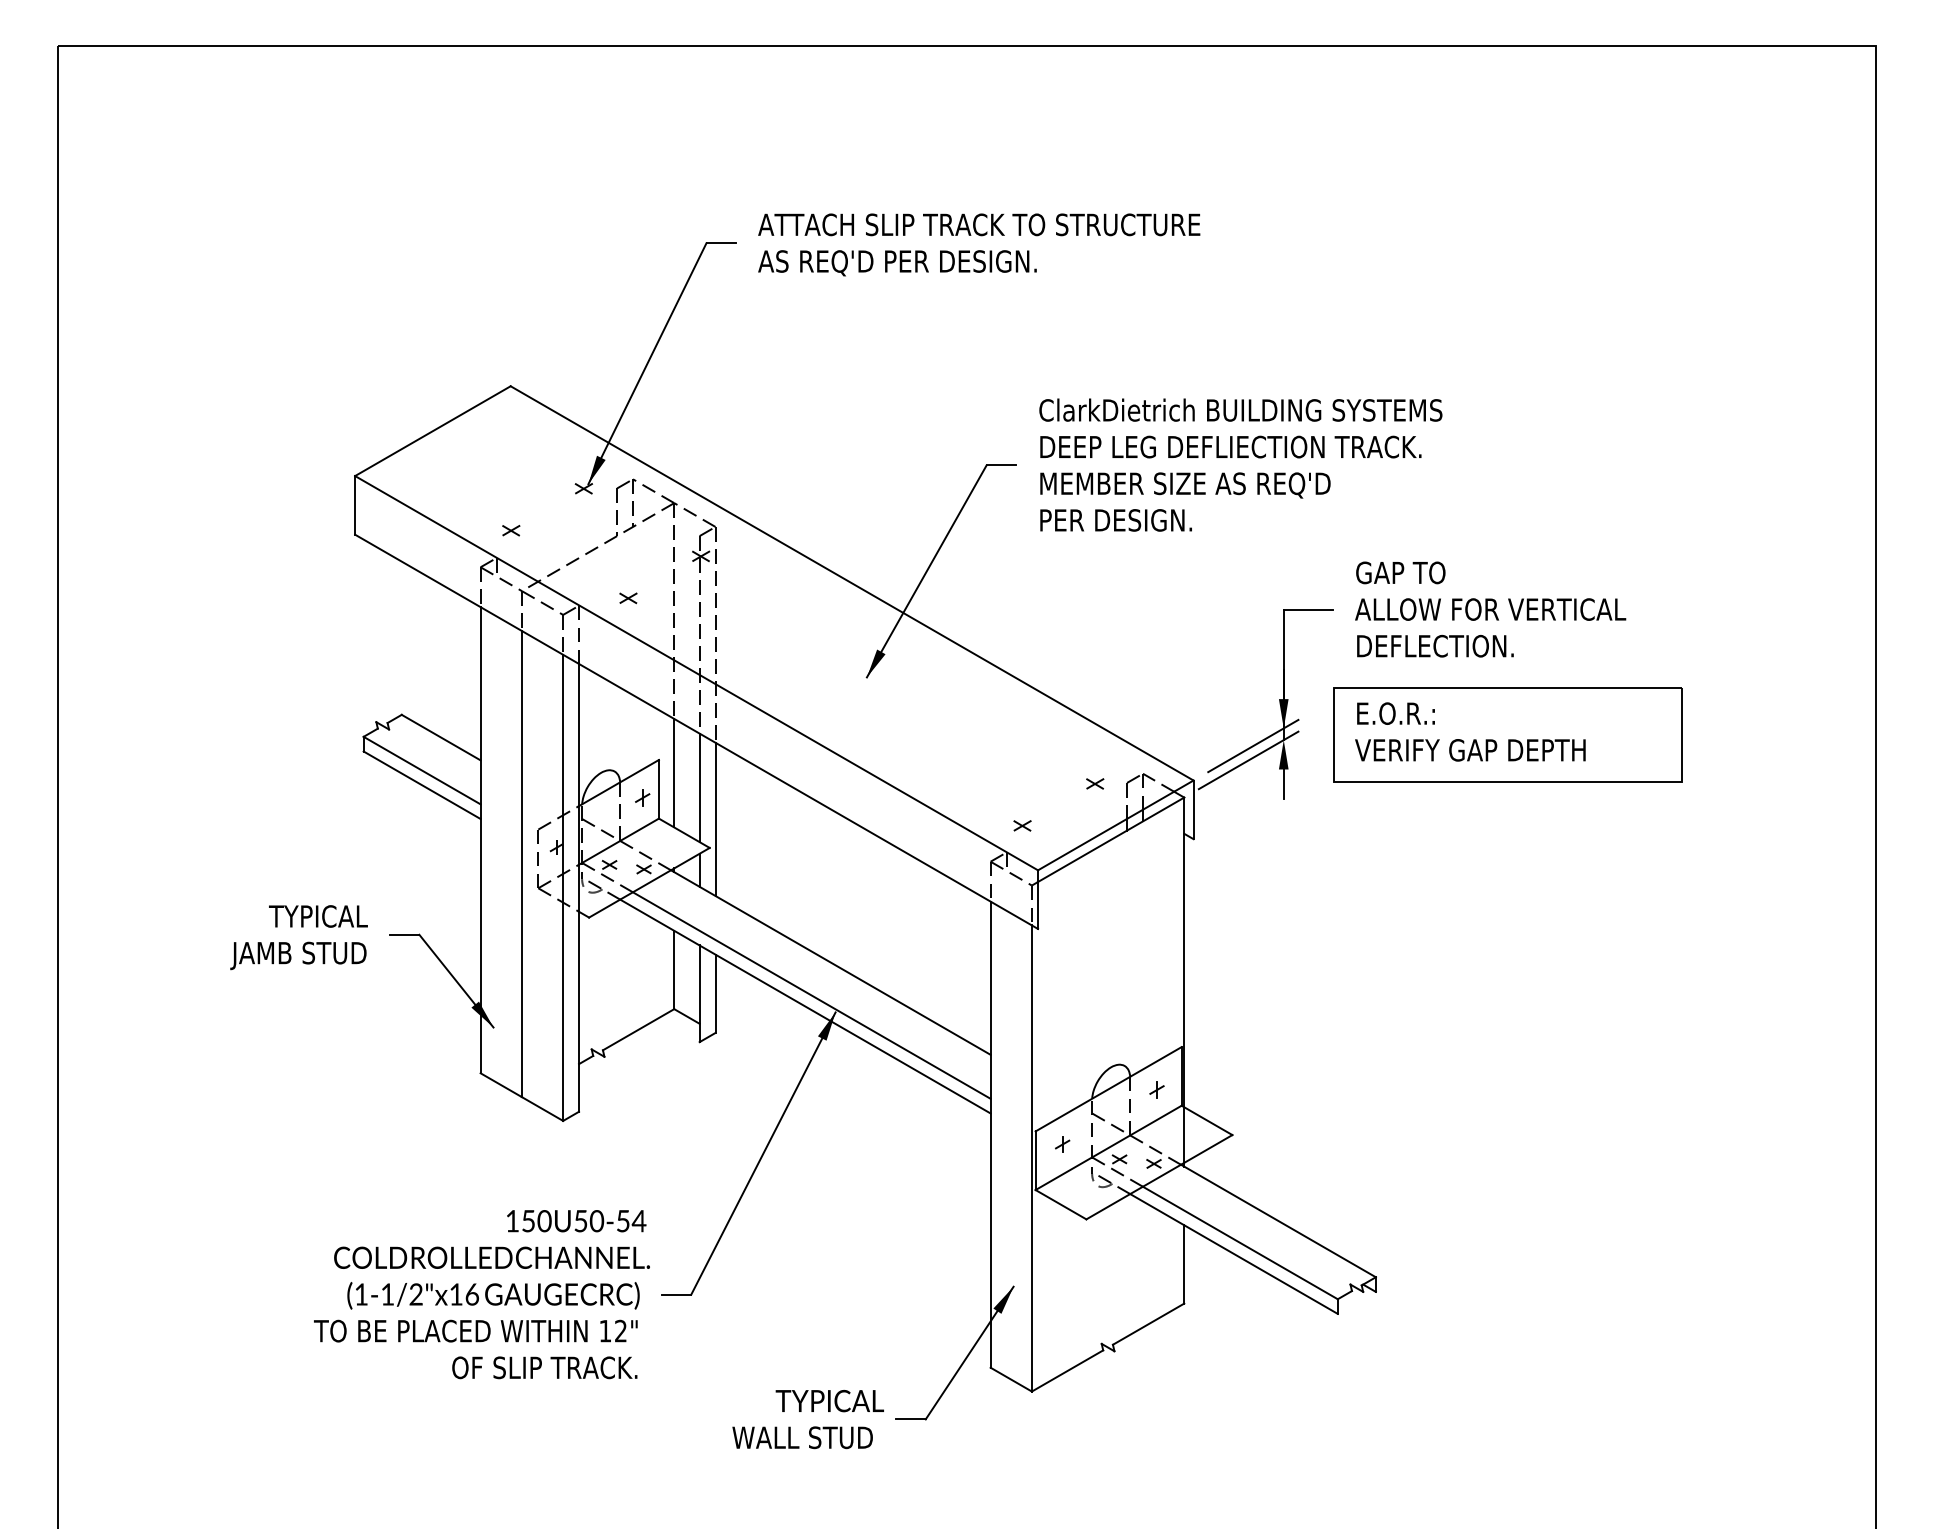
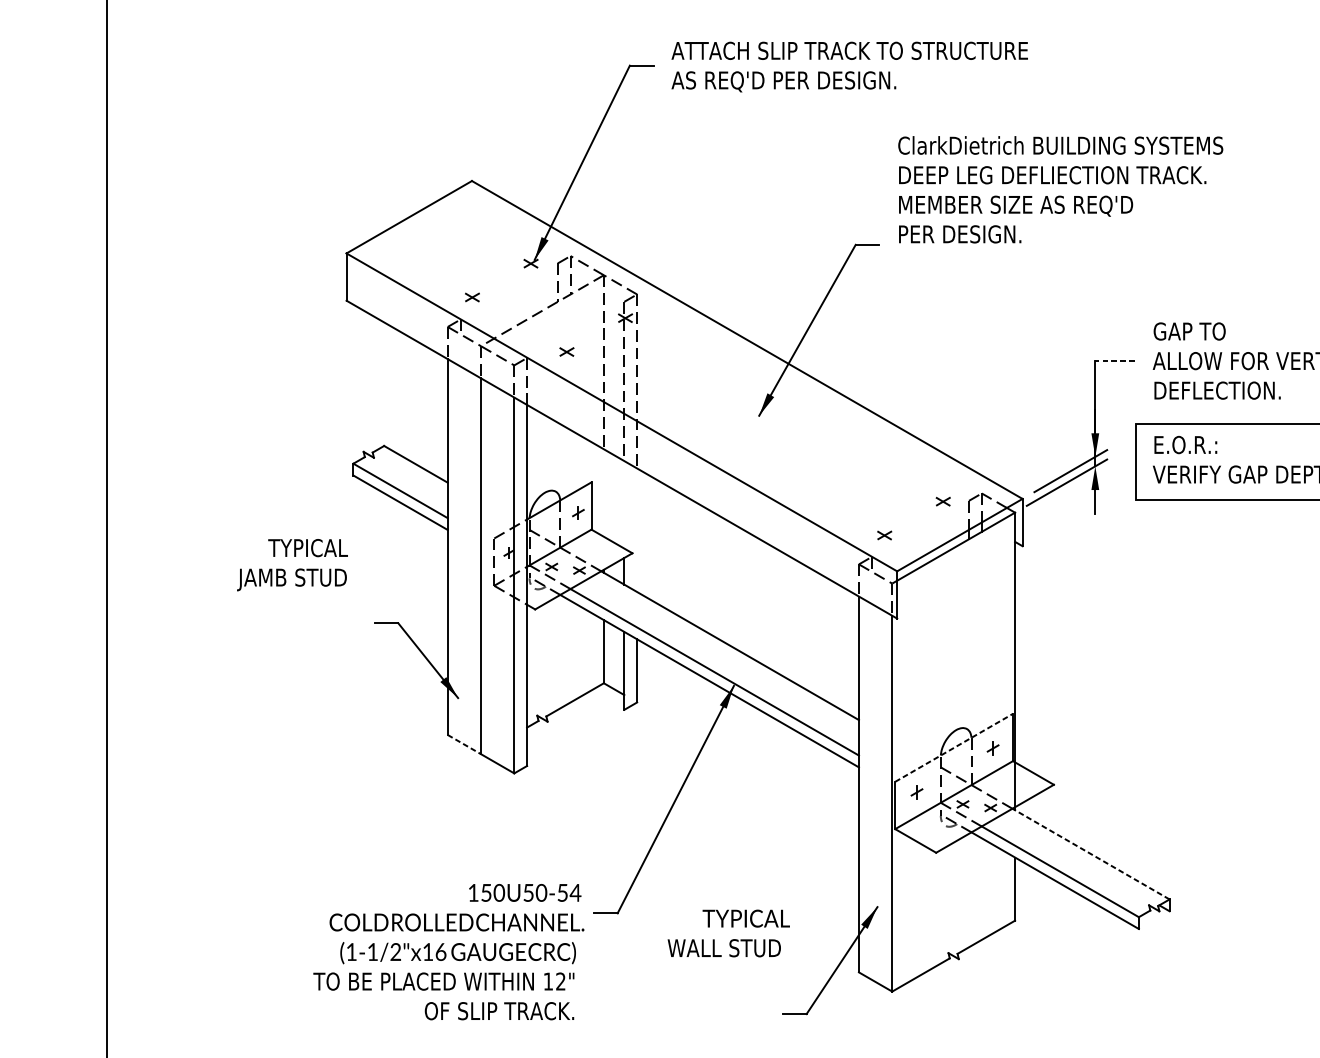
text: (1240, 464) -> (1060, 189), moved
line: (1307, 609) -> (1114, 361), solid -> dashed
line: (674, 772) -> (604, 492), removed
line: (699, 787) -> (624, 504), removed
line: (715, 819) -> (637, 530), removed
text: (298, 937) -> (292, 565), moved
line: (501, 1085) -> (464, 744), solid -> dashed
line: (1109, 1089) -> (954, 748), solid -> dashed
line: (1278, 1221) -> (1091, 854), solid -> dashed
text: (481, 1294) -> (448, 952), moved
text: (807, 1419) -> (728, 933), moved

